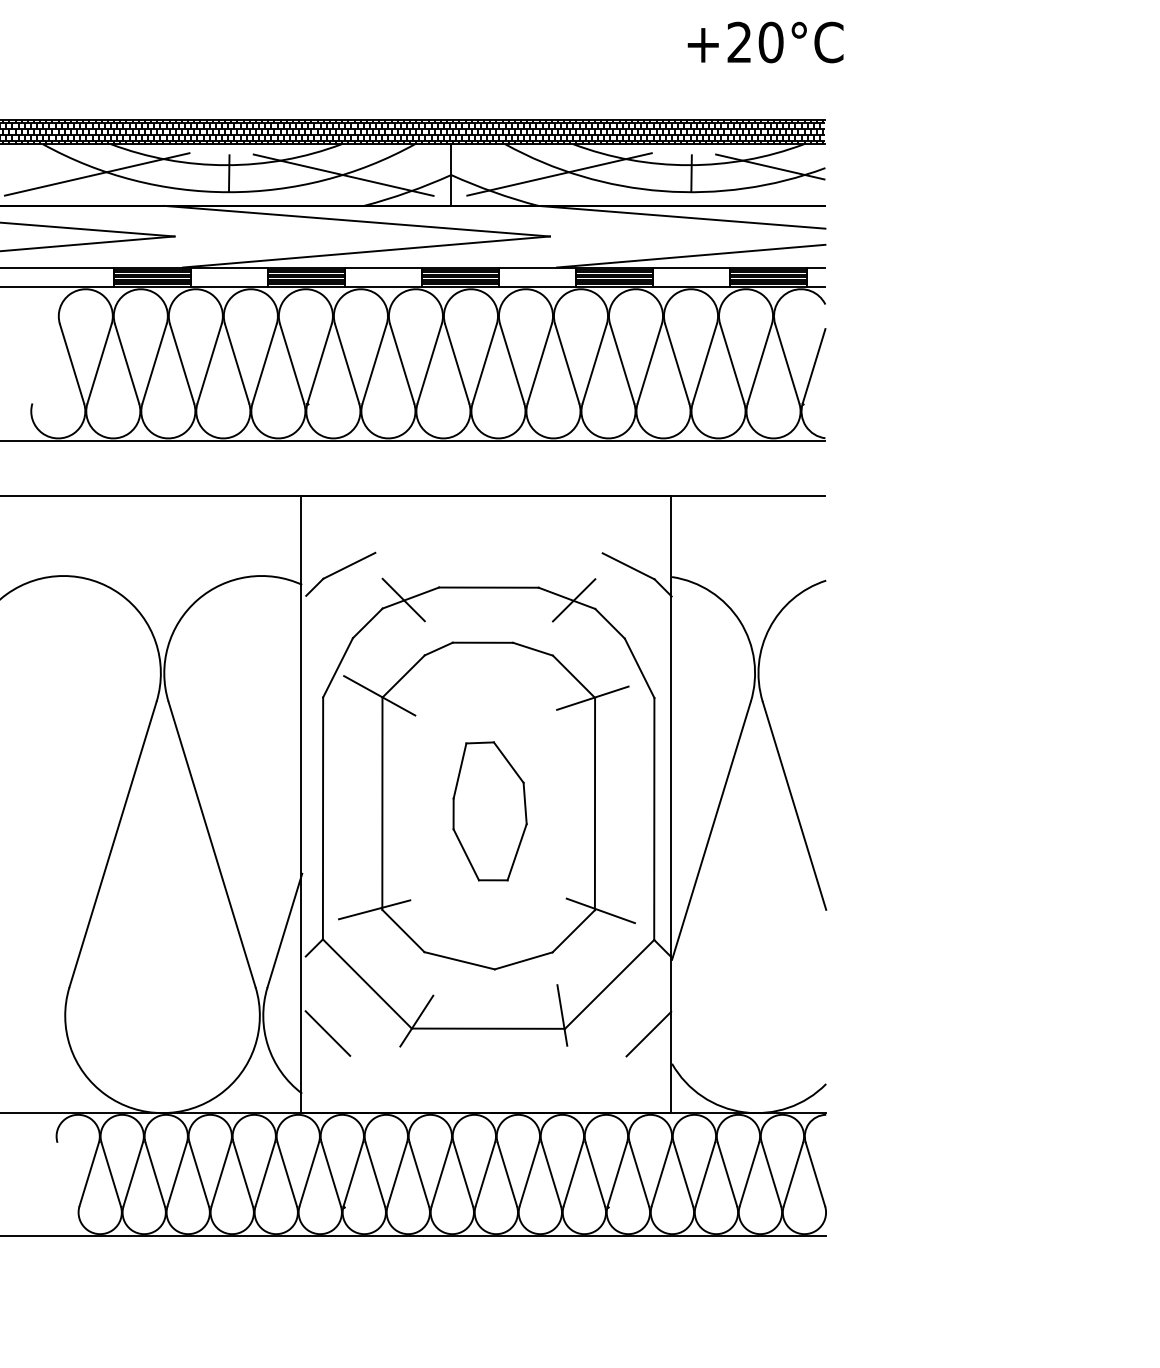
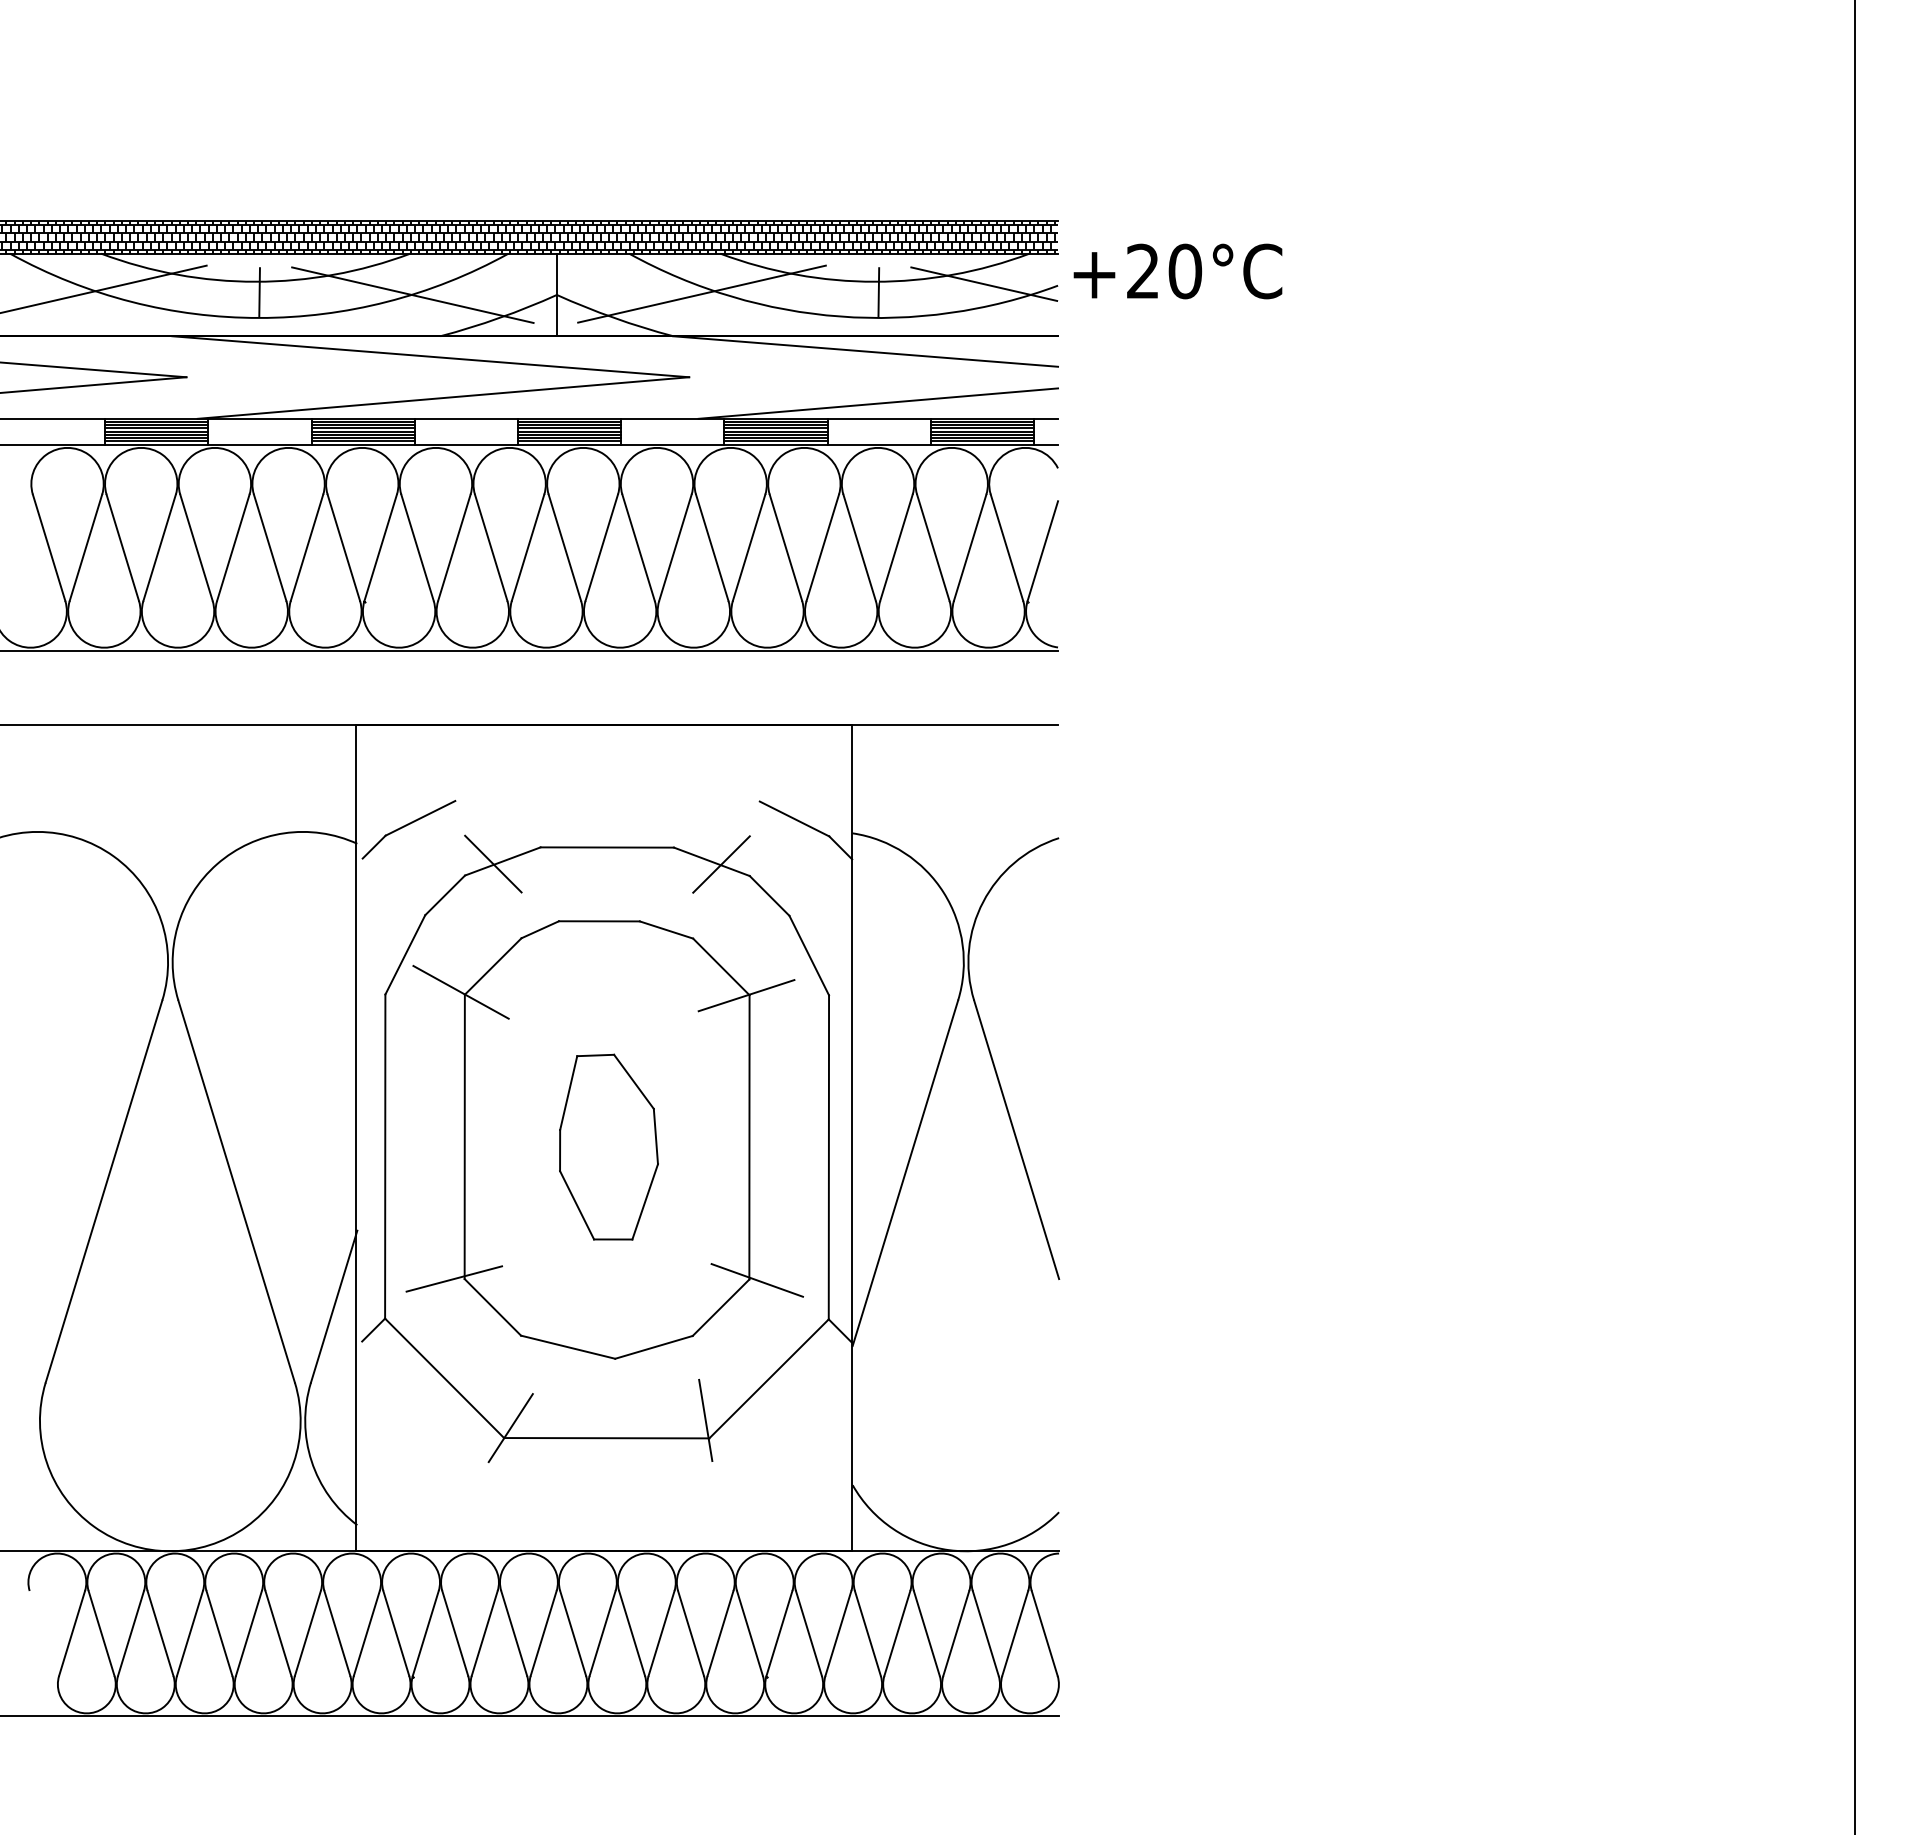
text: (765, 42) -> (1177, 271), moved
line: (327, 1033) -> (391, 1444), removed
line: (648, 1034) -> (821, 1445), removed

